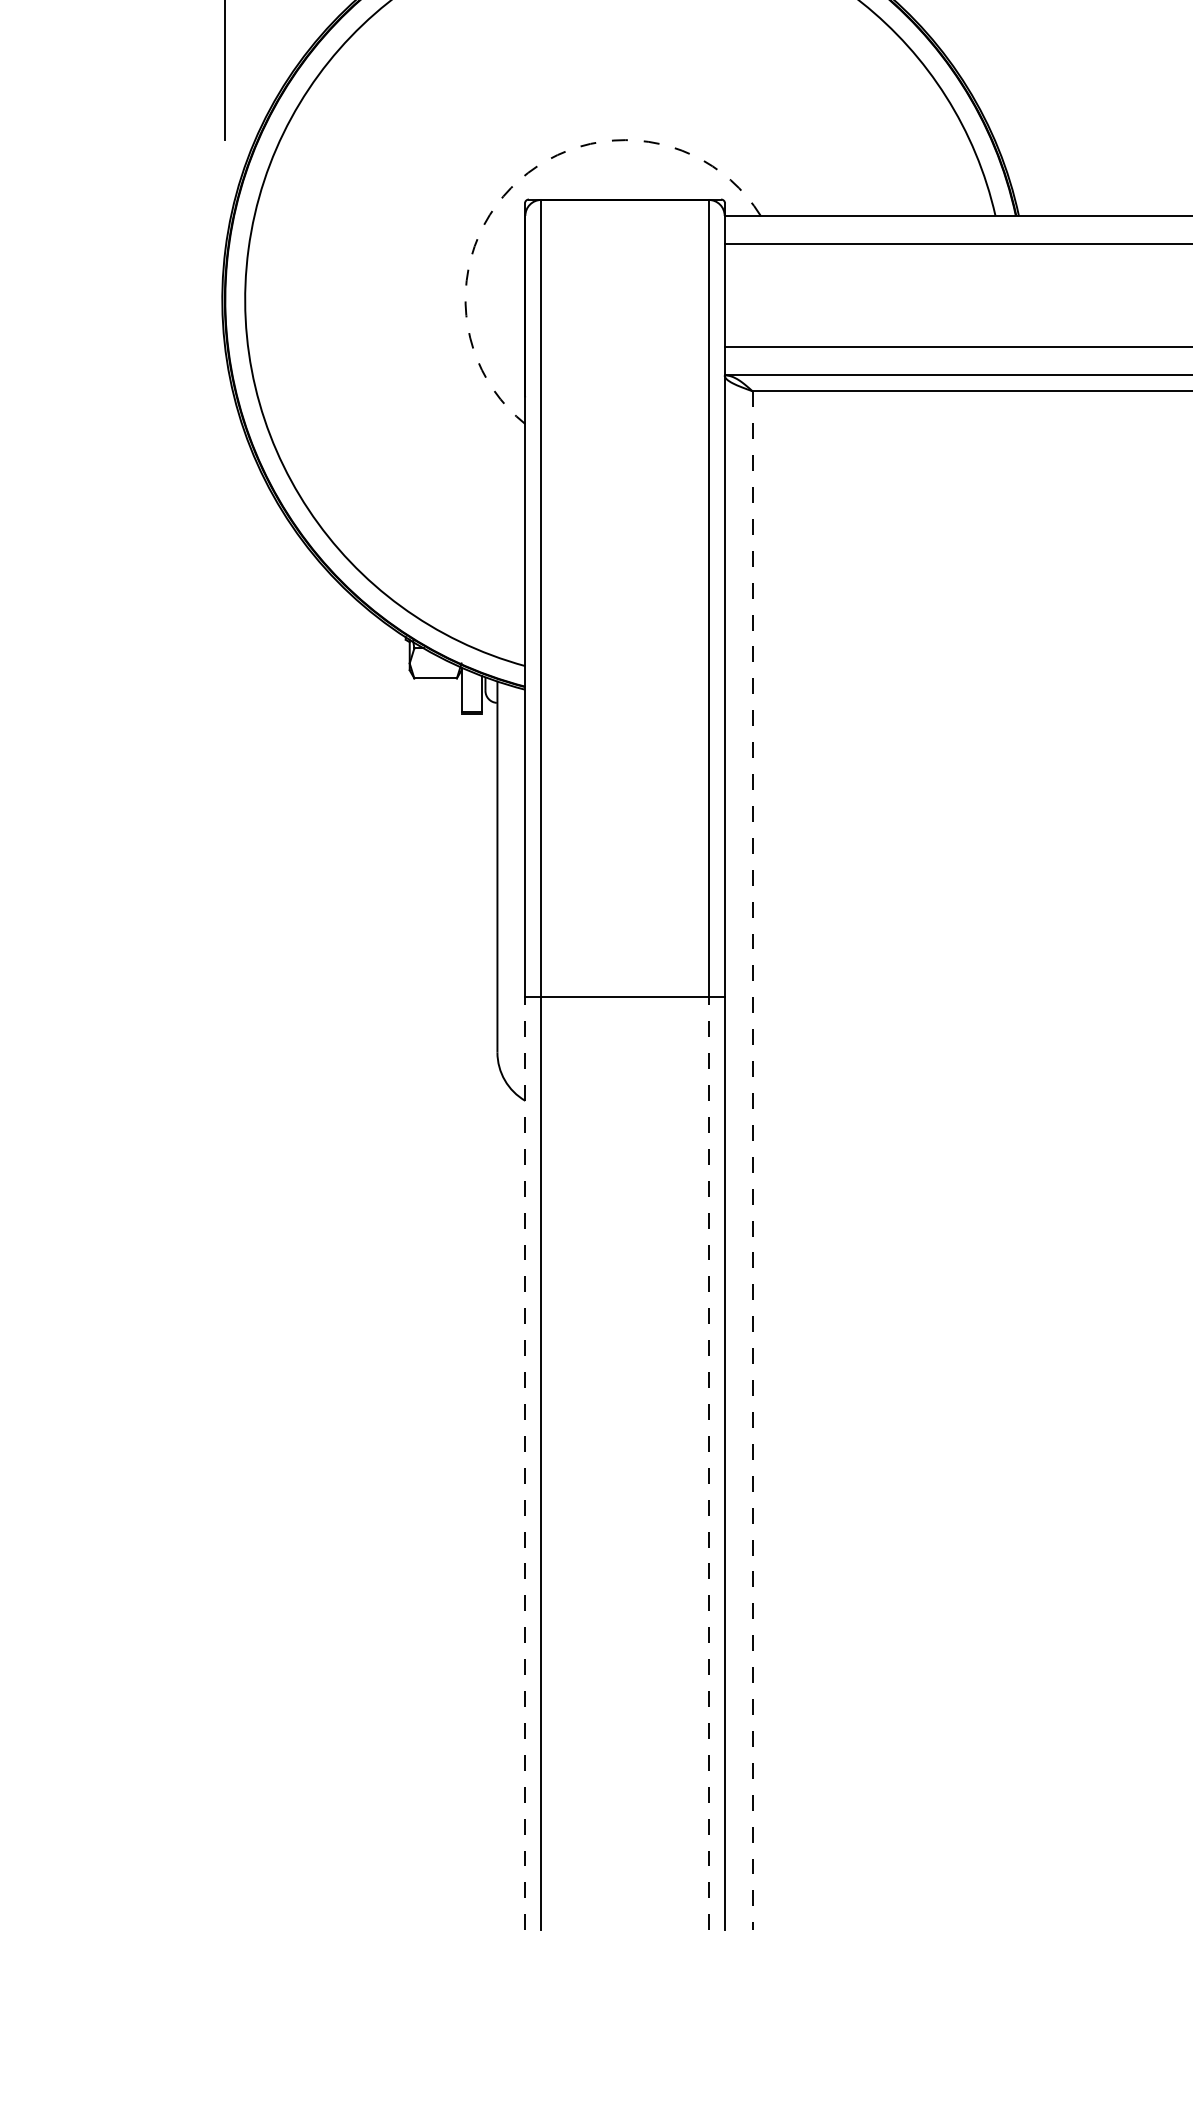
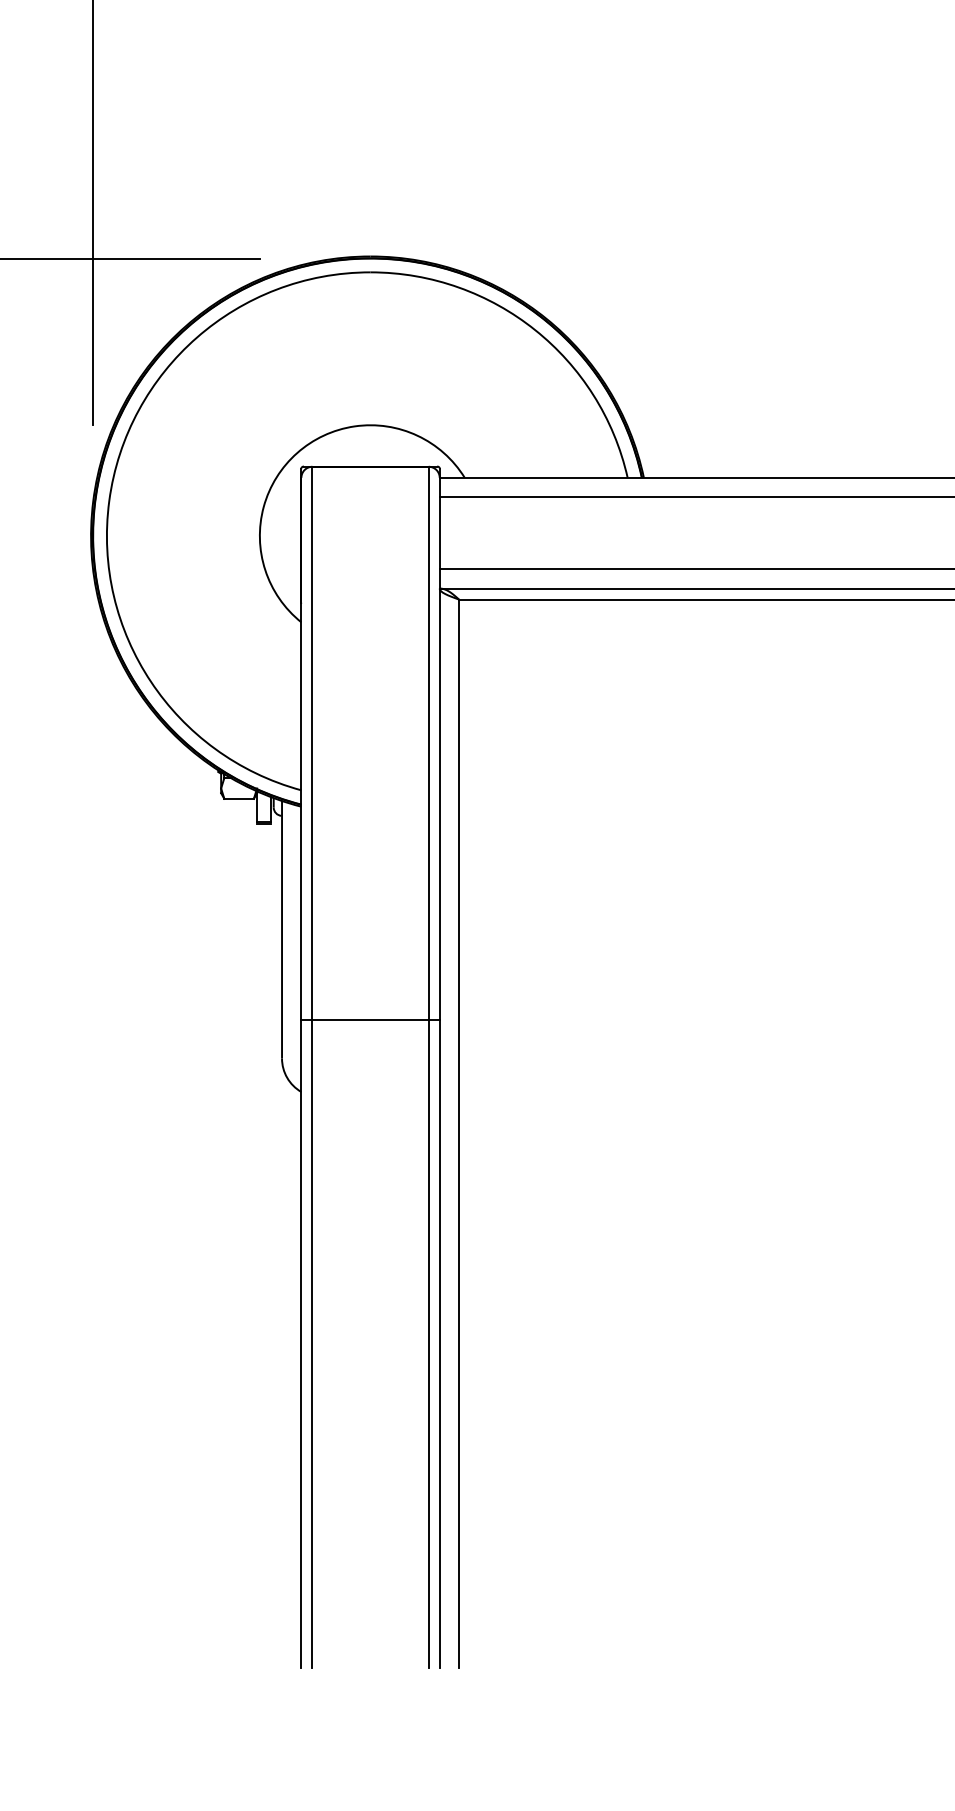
arc: (519, 180) -> (297, 453), dashed -> solid
line: (753, 1162) -> (459, 1134), dashed -> solid
line: (525, 1463) -> (301, 1343), dashed -> solid
line: (708, 1463) -> (428, 1343), dashed -> solid

